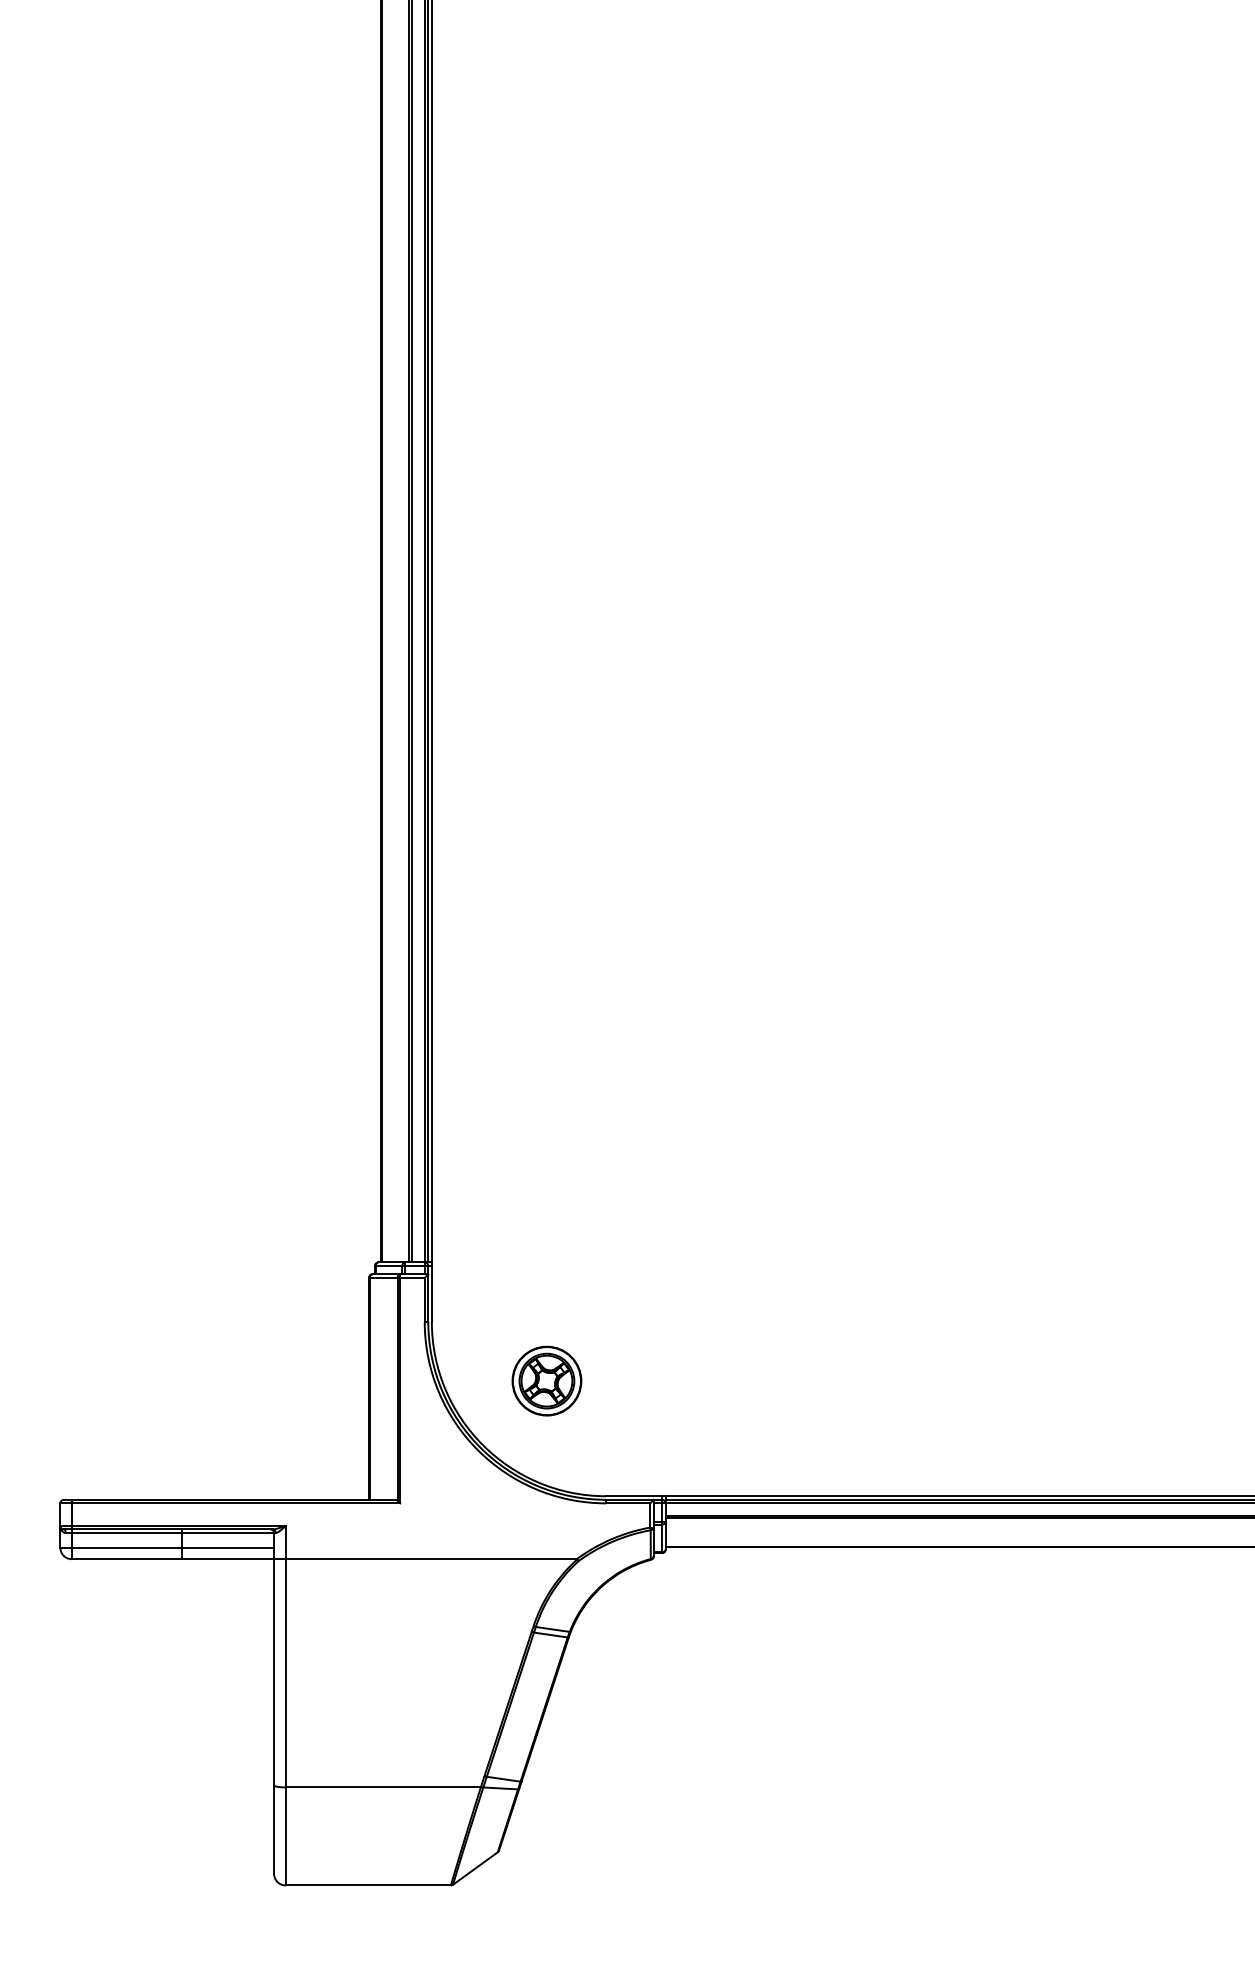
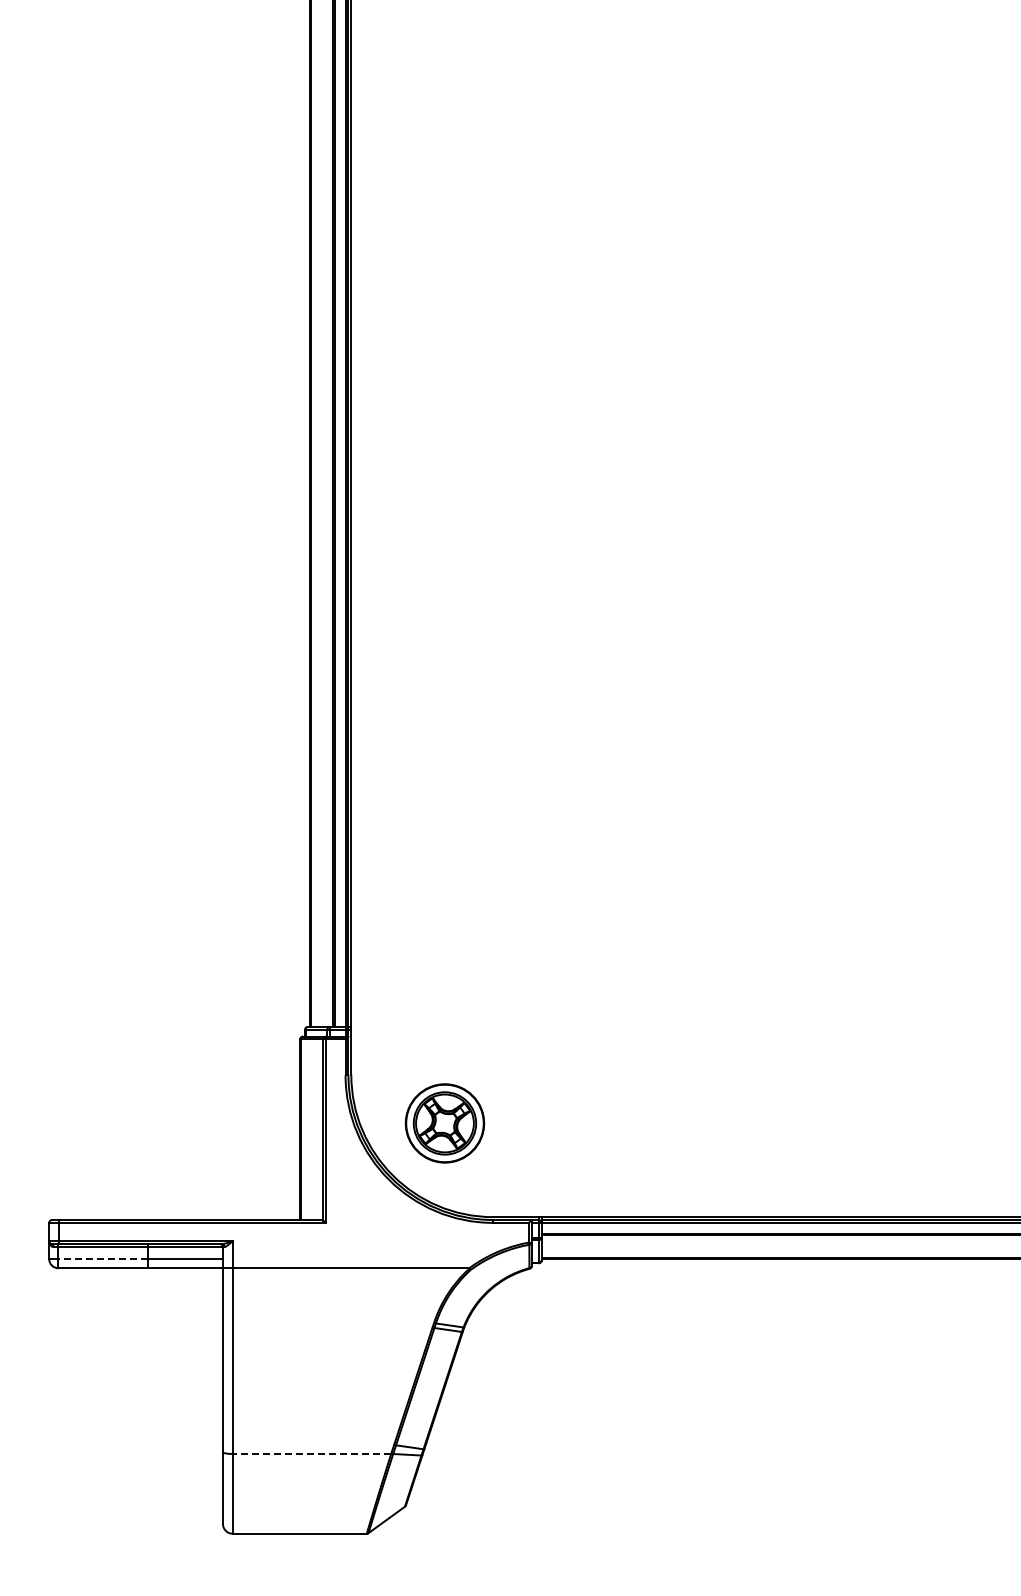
part: (546, 1381) -> (444, 1123), size x1.4
line: (127, 1548) -> (103, 1259), solid -> dashed
line: (382, 1786) -> (311, 1453), solid -> dashed

